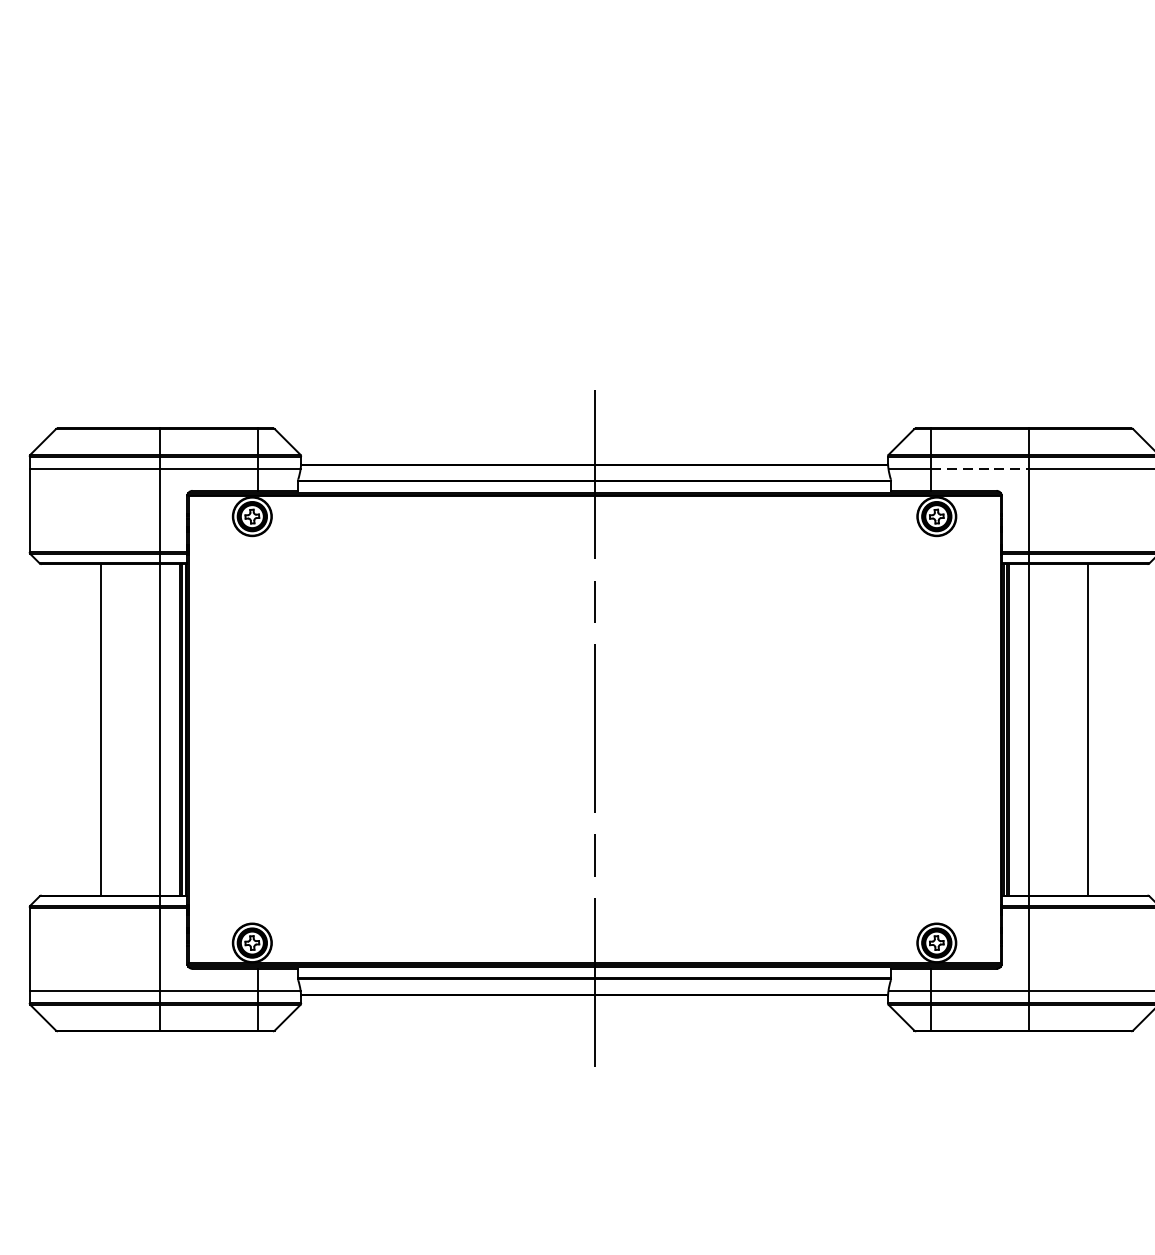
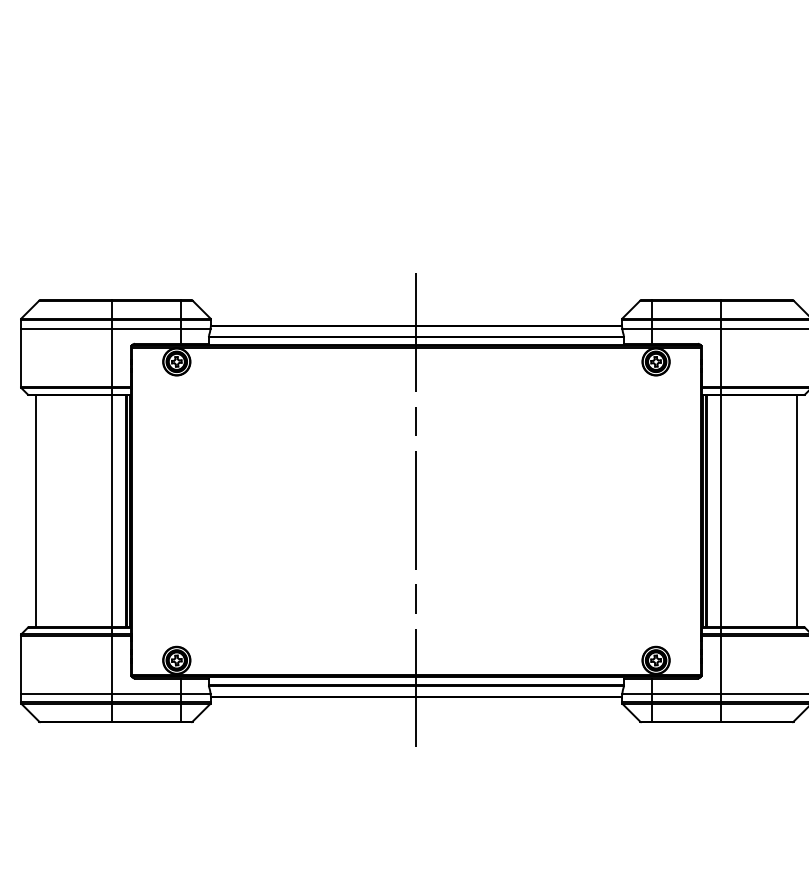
line: (981, 468) -> (687, 328), dashed -> solid
line: (101, 730) -> (36, 511), moved
line: (1087, 730) -> (796, 511), moved

